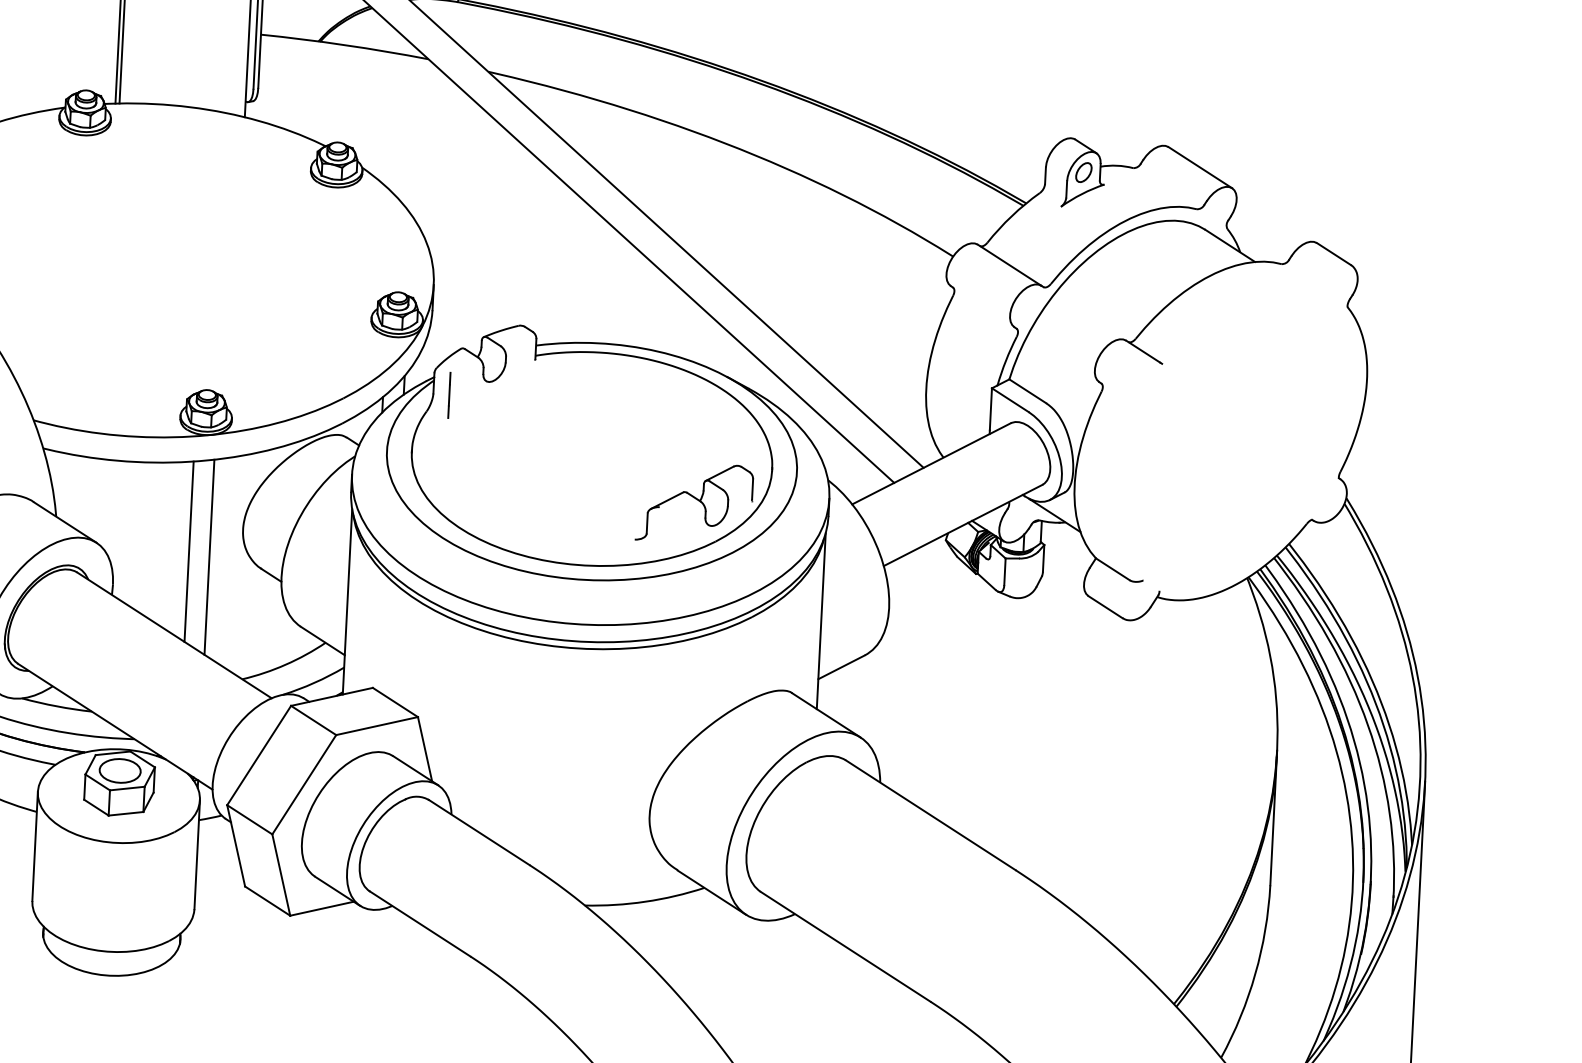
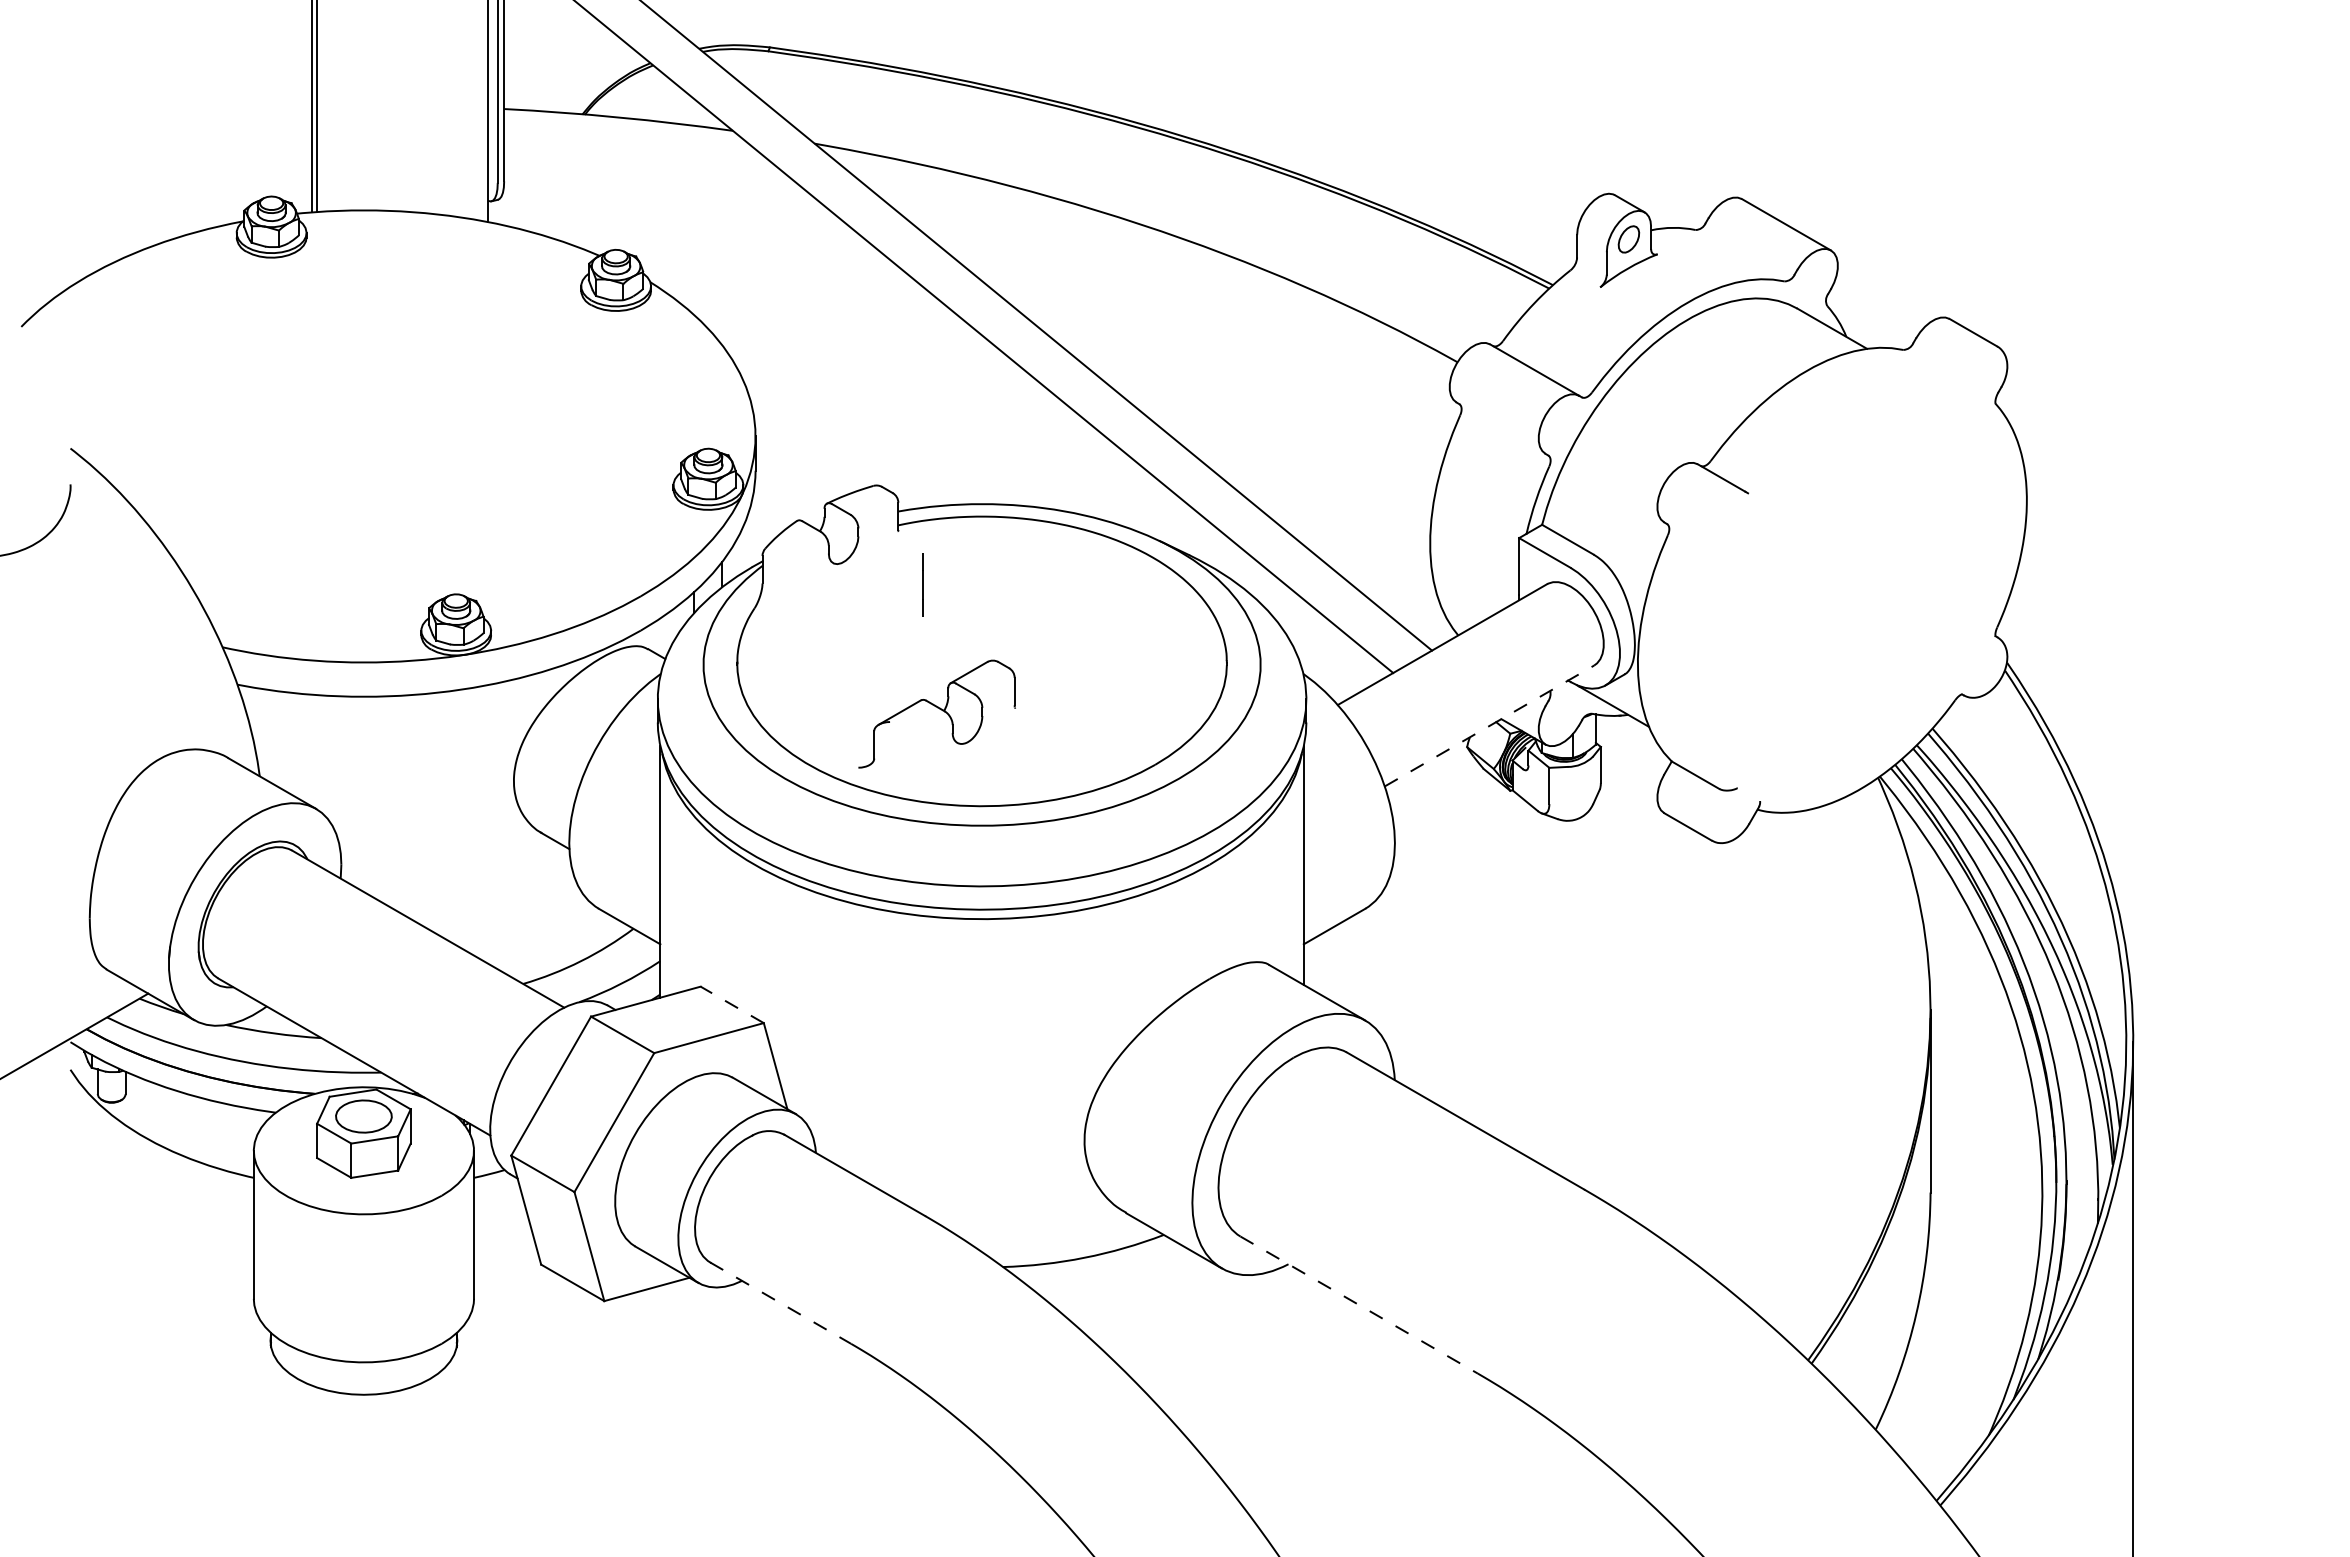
line: (448, 395) -> (922, 584), moved
part: (694, 502) -> (936, 713), moved
line: (963, 525) -> (1489, 726), solid -> dashed
line: (189, 551) -> (442, 814), removed
line: (209, 557) -> (470, 820), removed
line: (394, 702) -> (731, 1004), solid -> dashed
line: (420, 924) -> (781, 1303), solid -> dashed
line: (845, 947) -> (1359, 1305), solid -> dashed

